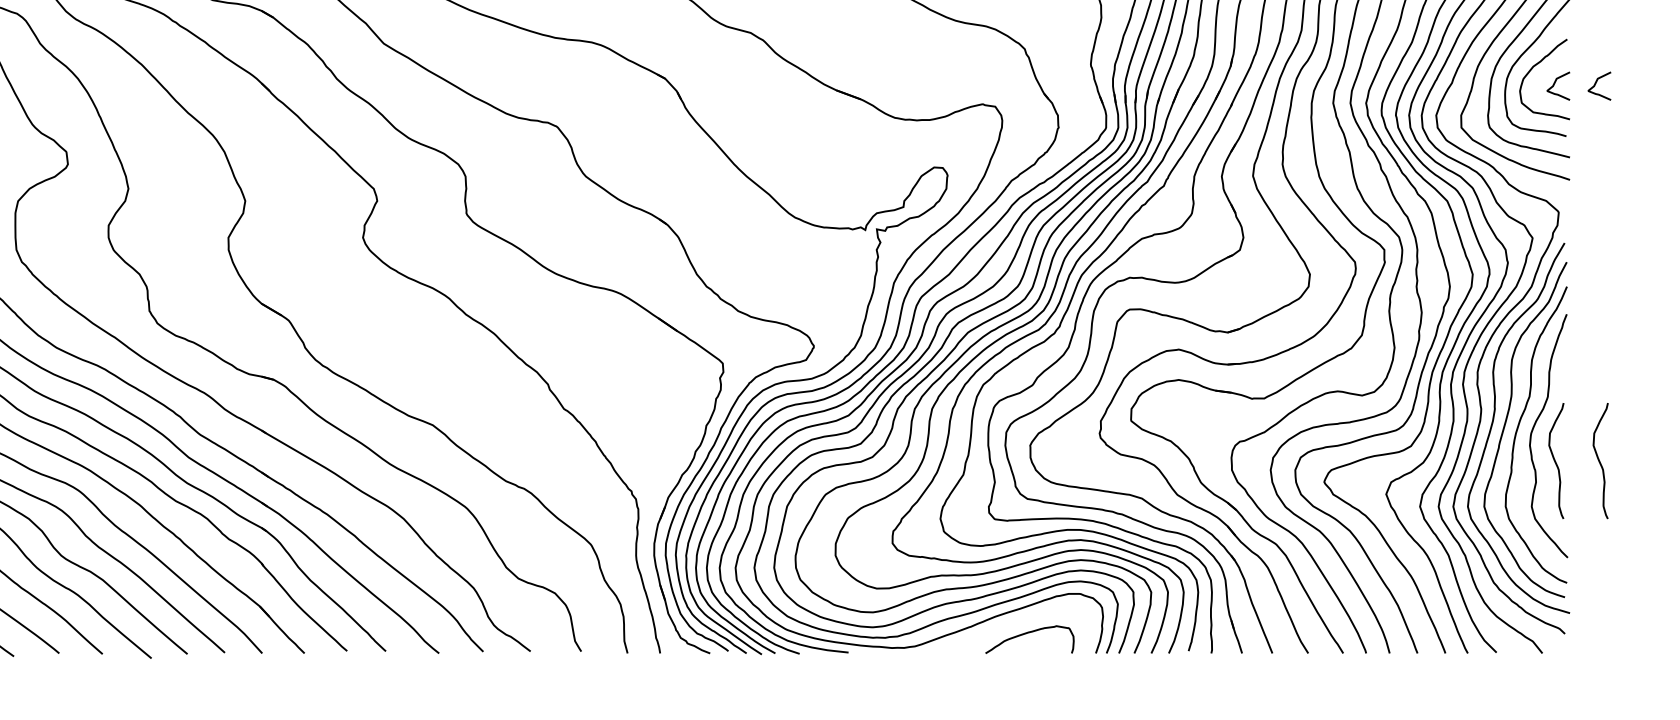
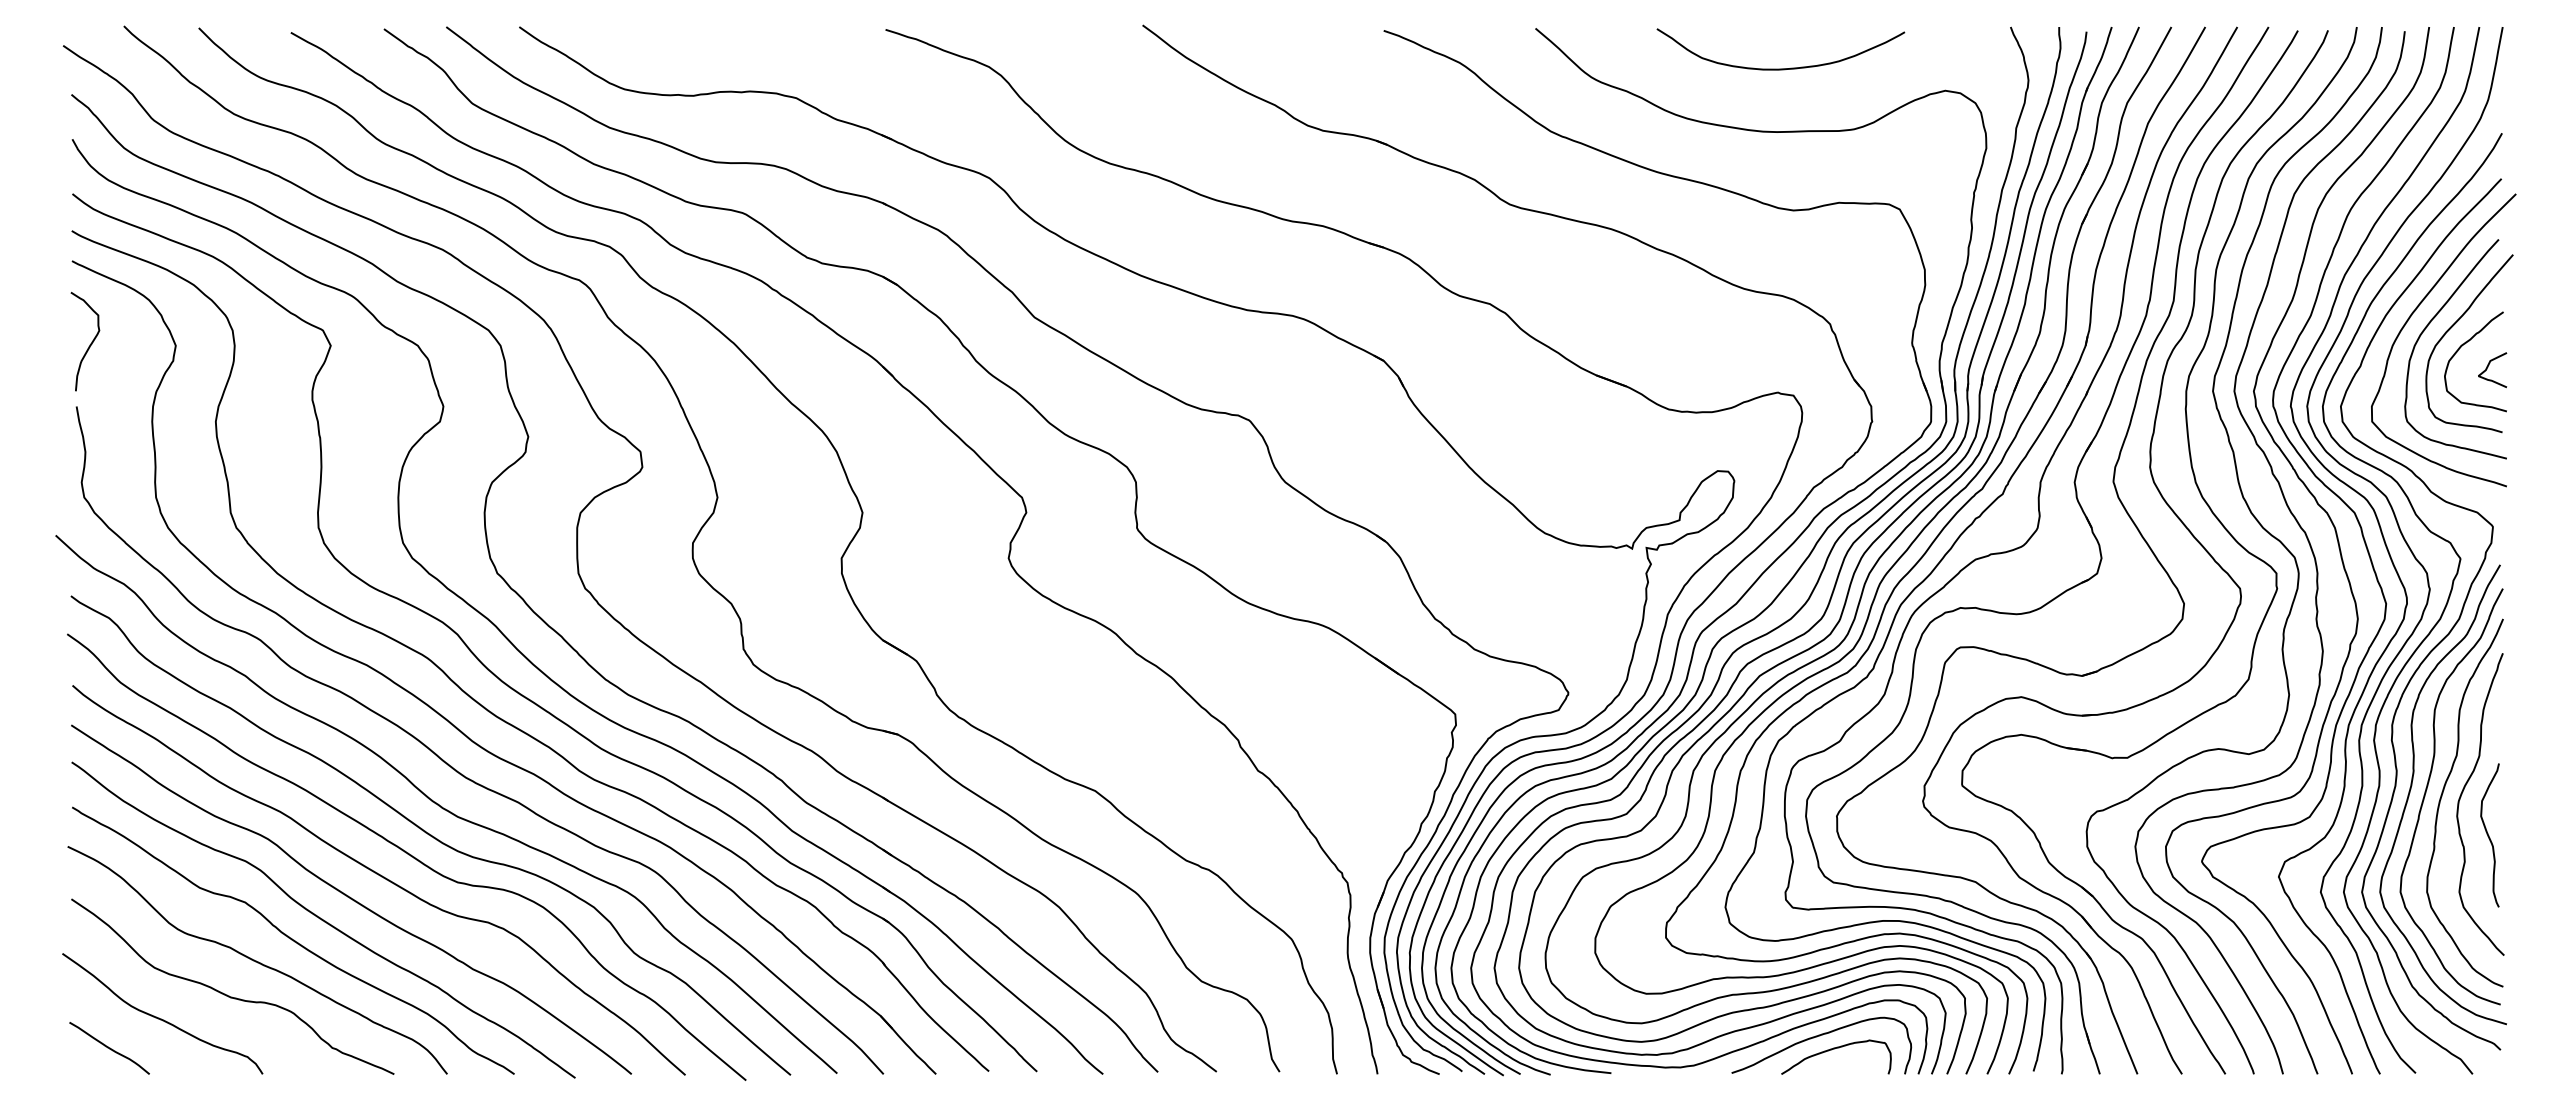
curve: (1596, 84) -> (2539, 367), removed
curve: (1600, 461) -> (2544, 835), removed
curve: (1014, 623) -> (1817, 1037), added

